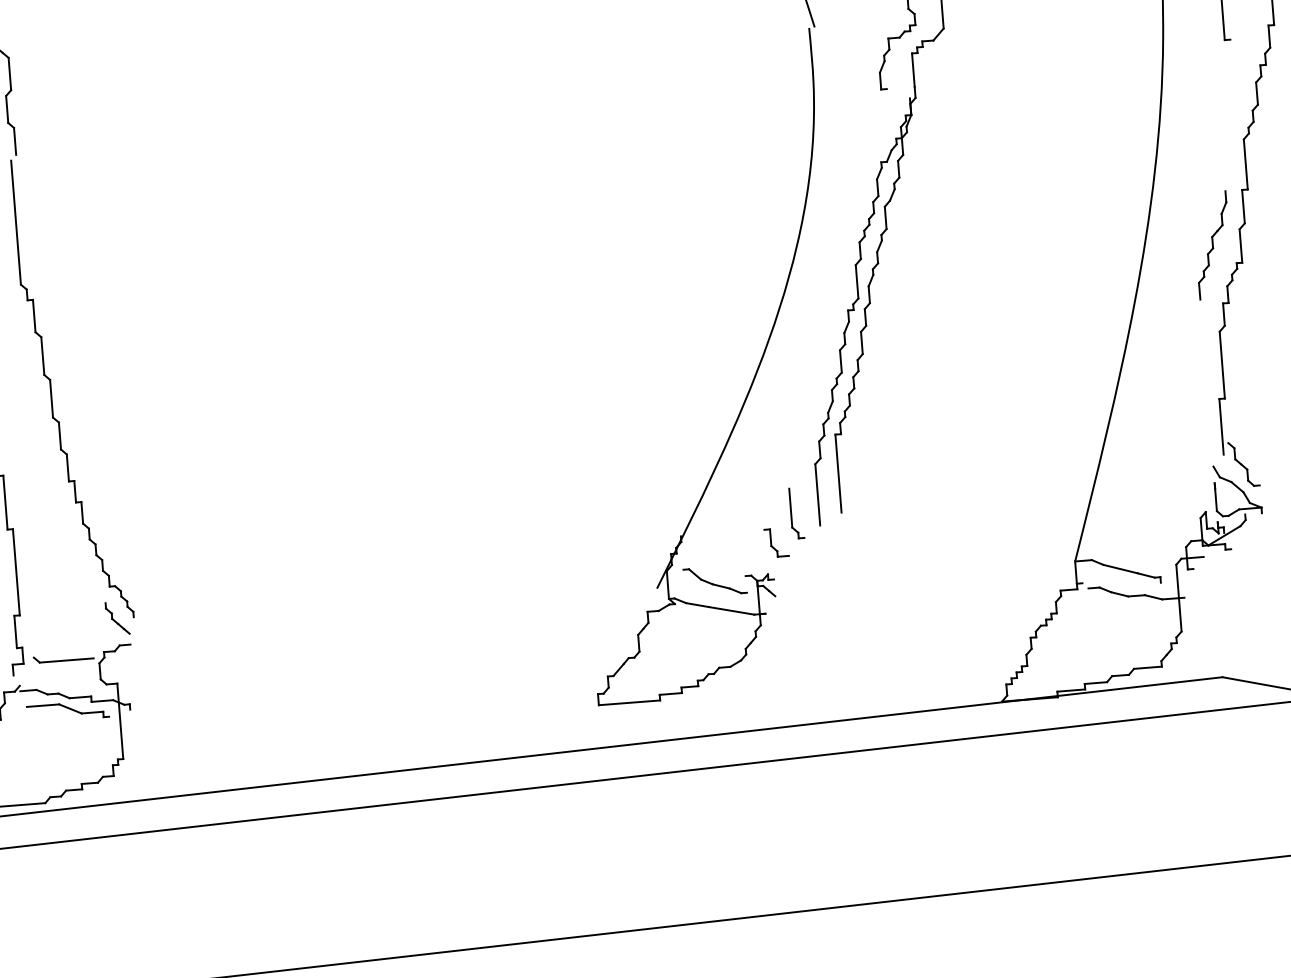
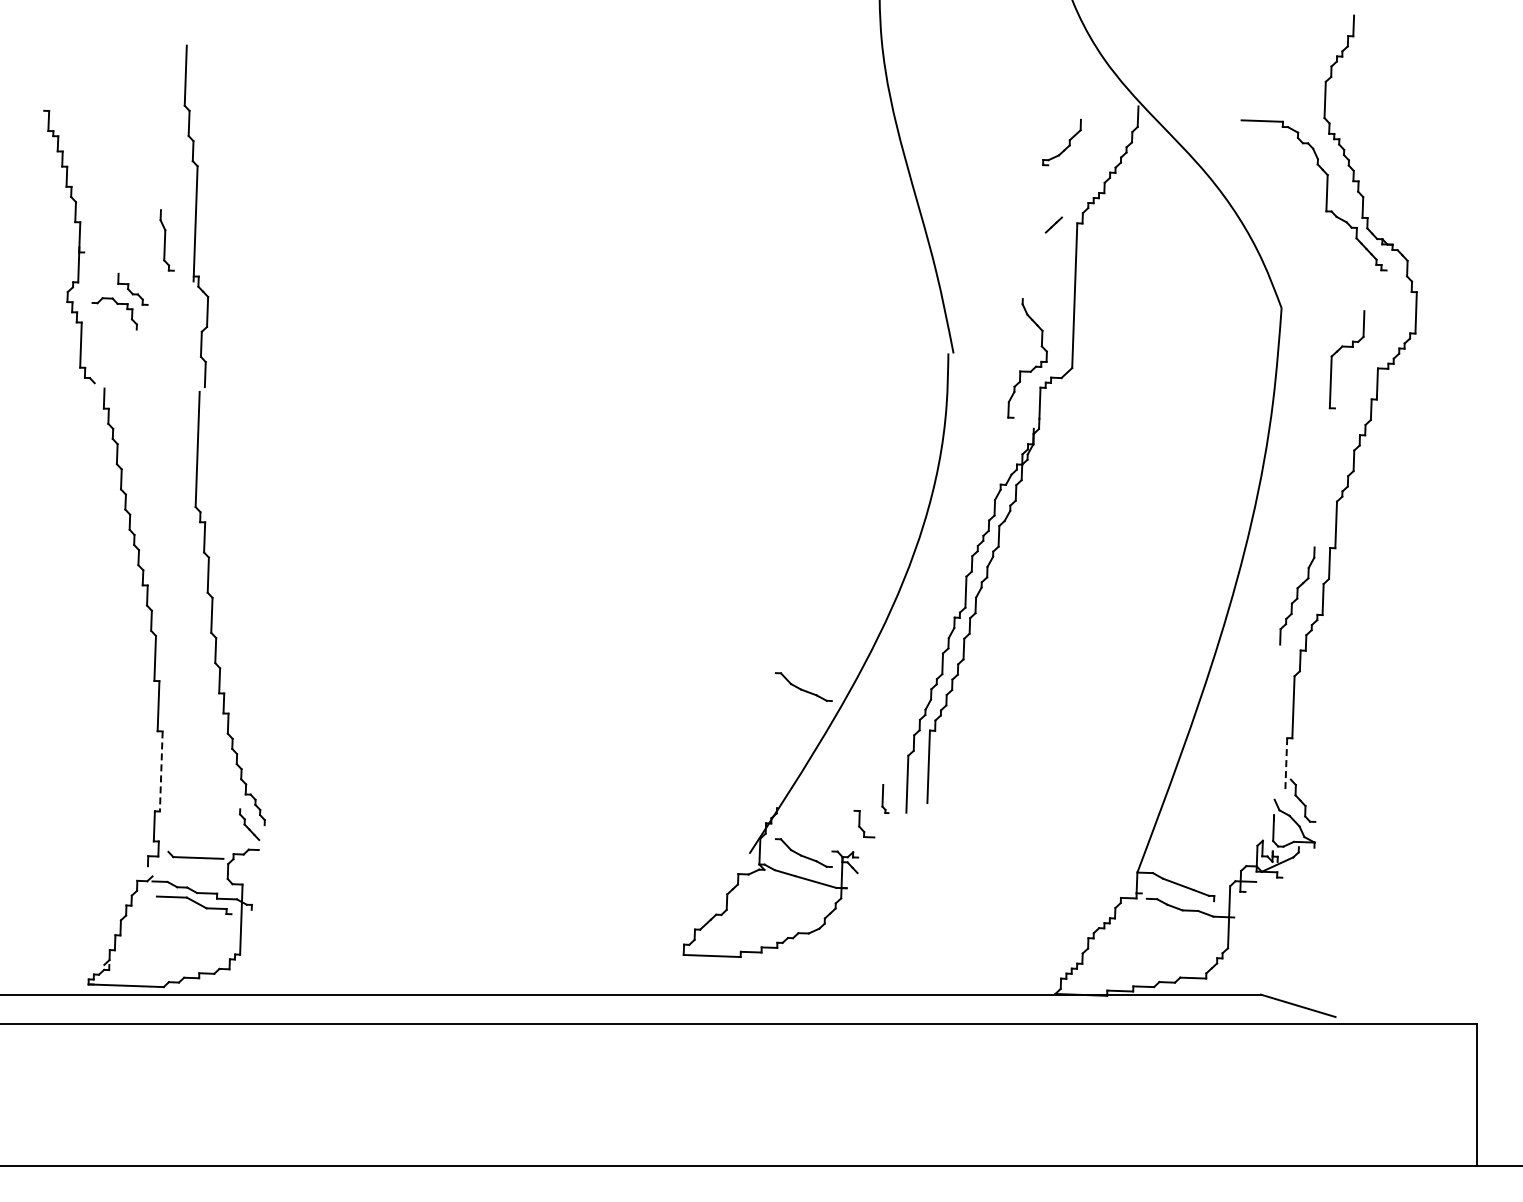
part: (694, 402) -> (803, 686), added
line: (1221, 426) -> (1286, 763), solid -> dashed
part: (796, 512) -> (885, 798), size x0.6
line: (16, 572) -> (161, 771), solid -> dashed

